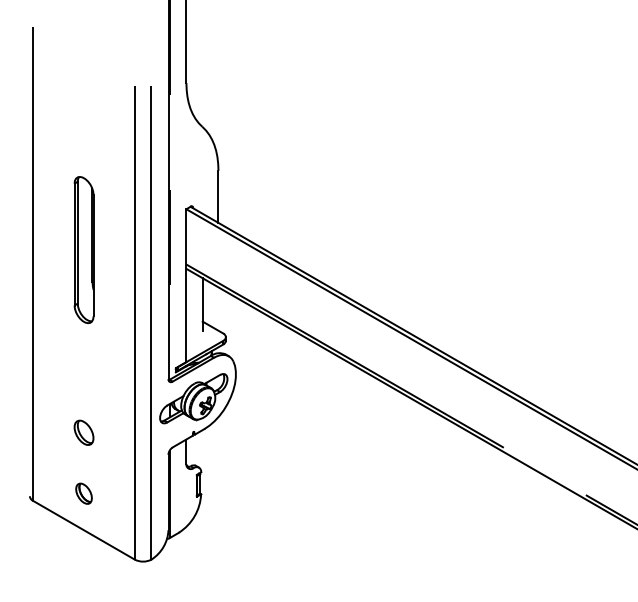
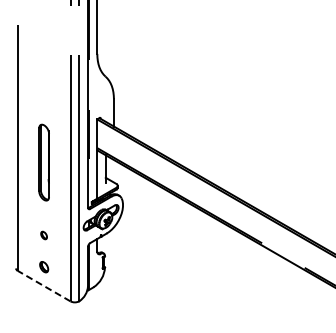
part: (82, 249) -> (43, 162), moved
part: (82, 432) -> (43, 235), size x0.6
line: (82, 529) -> (43, 285), solid -> dashed

